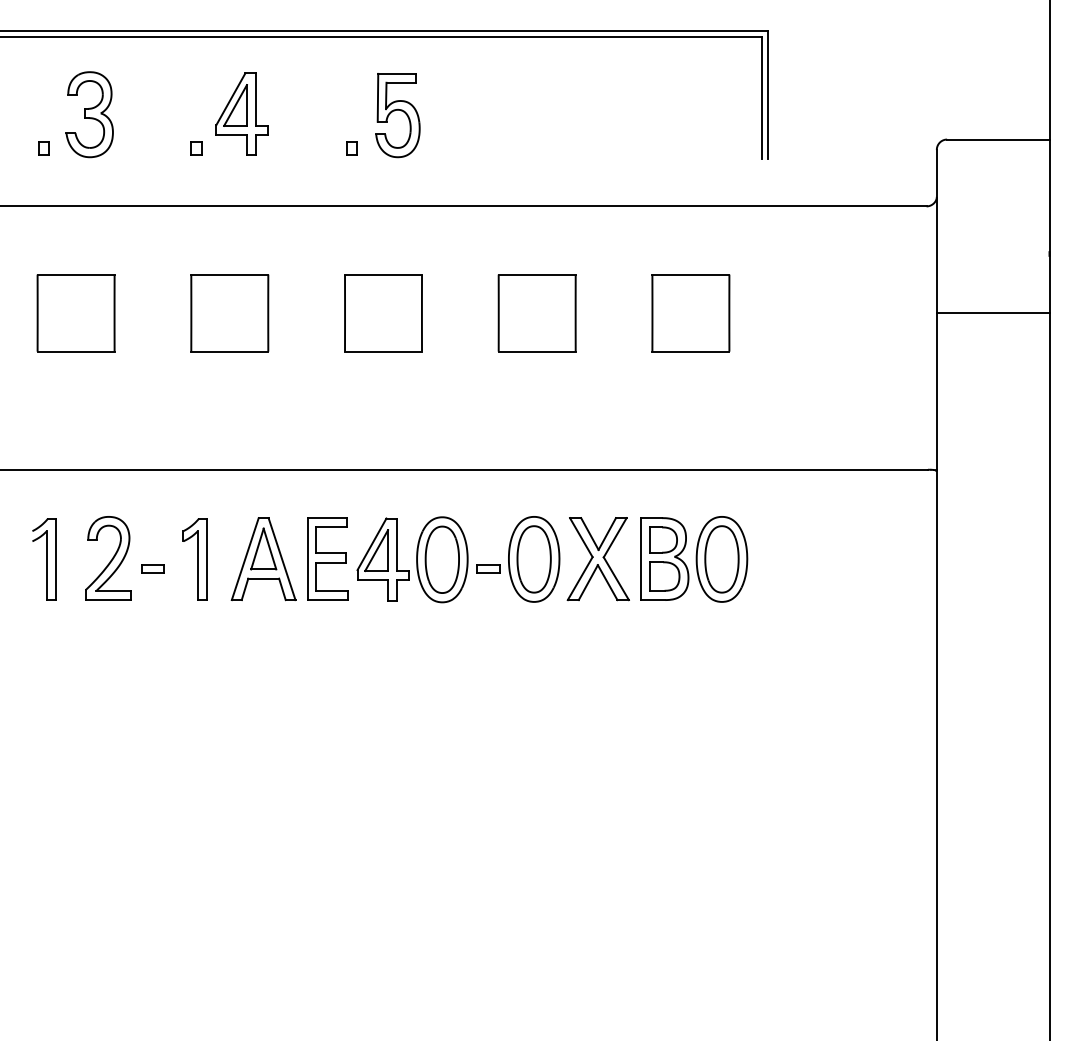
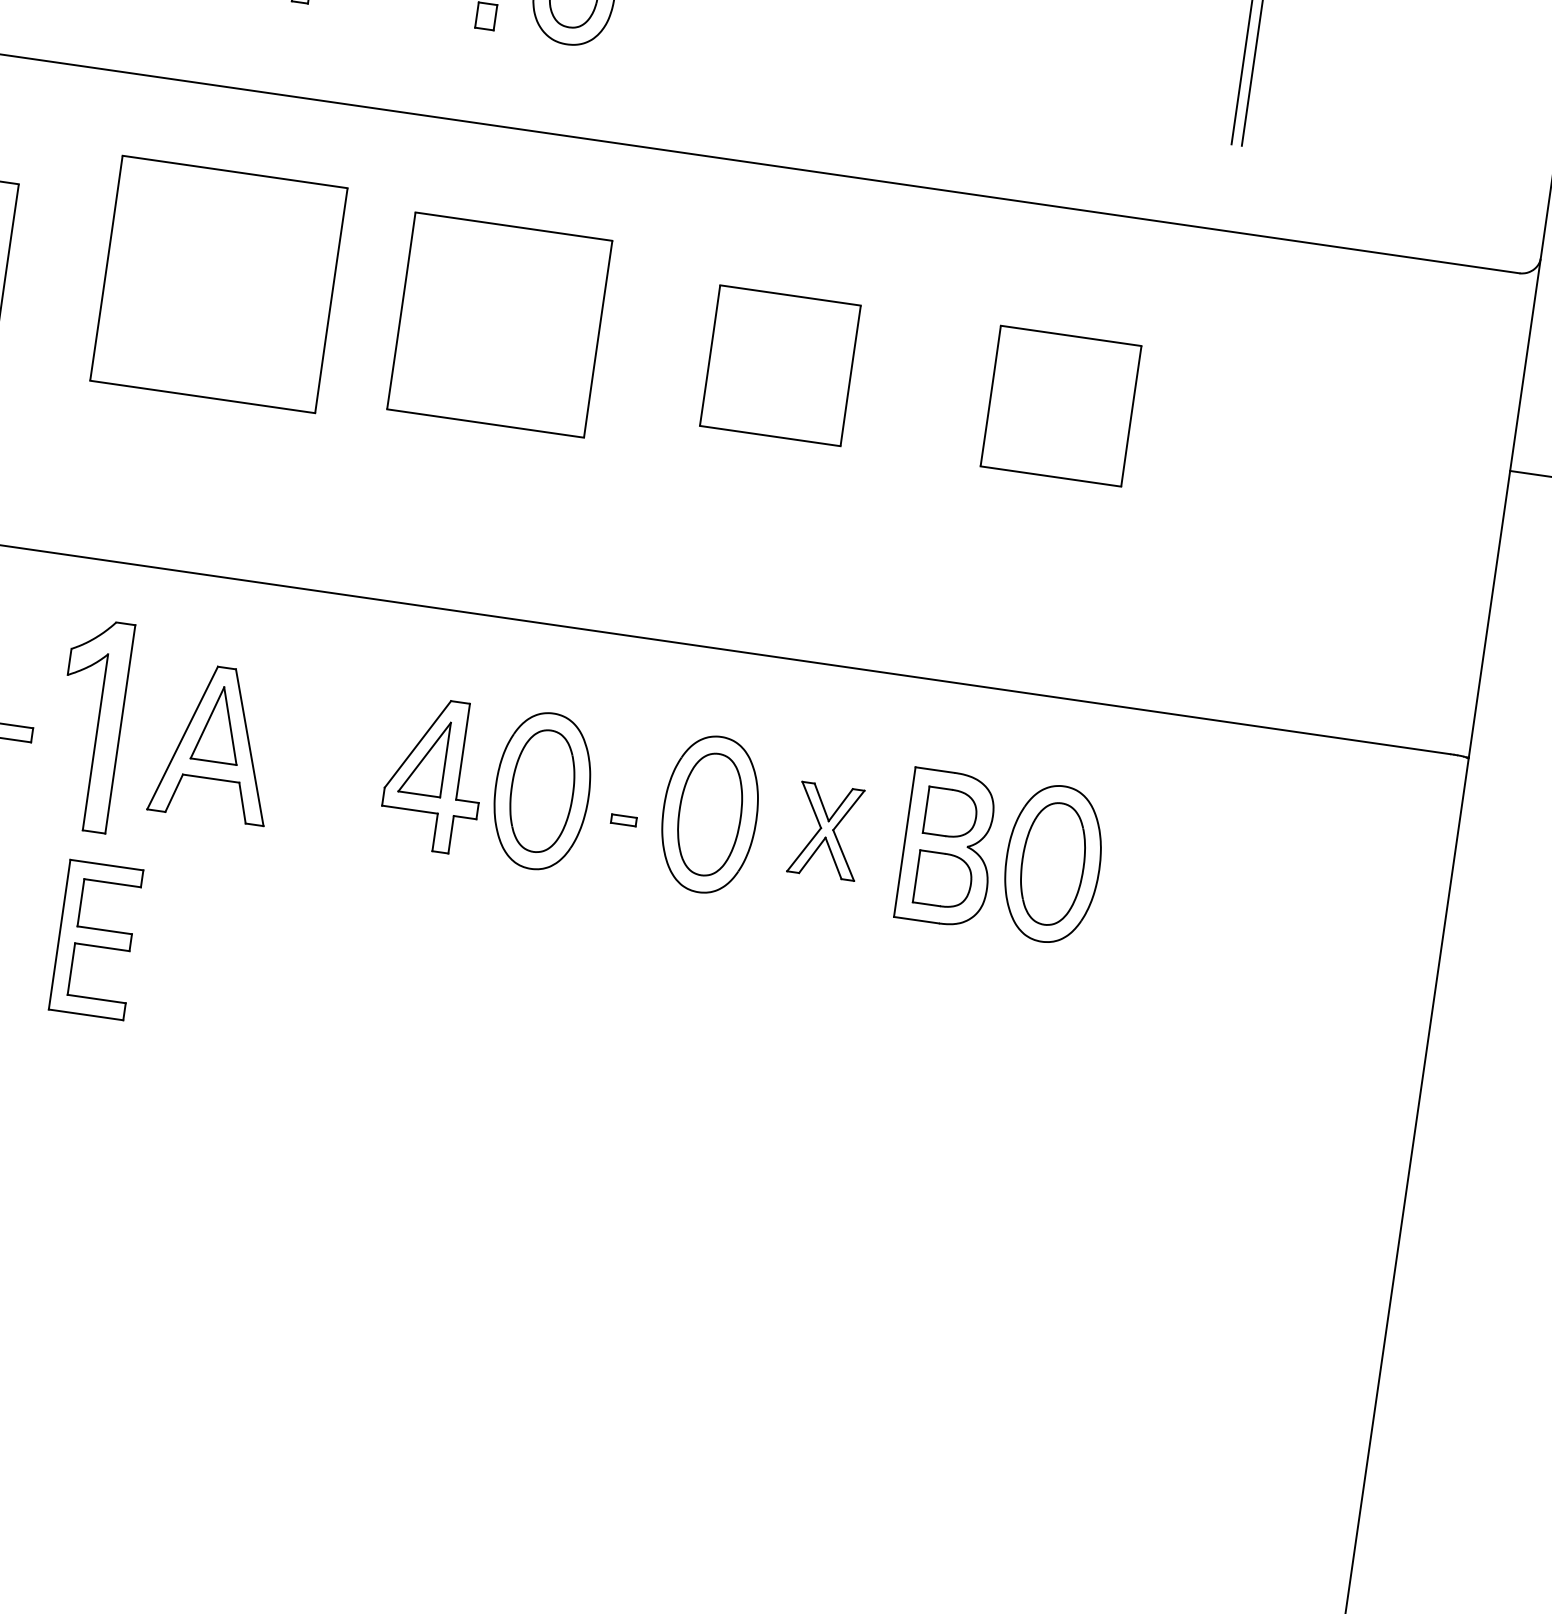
part: (229, 313) -> (218, 285), size x1.6
part: (383, 313) -> (499, 325), size x1.4
part: (327, 558) -> (96, 938), moved
part: (194, 559) -> (89, 725), size x1.4
part: (597, 559) -> (825, 831), size x0.6
part: (488, 568) -> (624, 819), size x0.6

